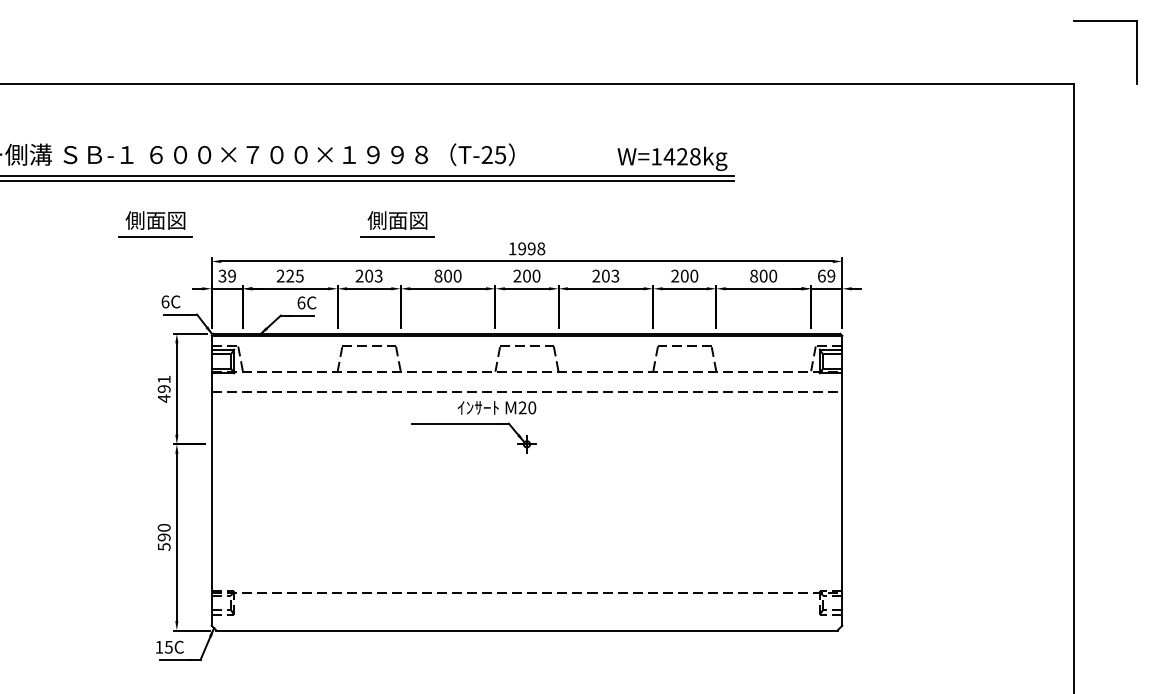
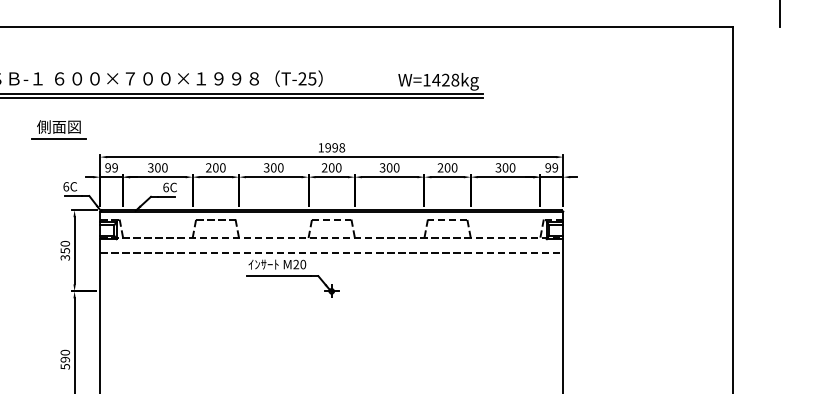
part: (397, 224) -> (236, 129), removed
text: (289, 275) -> (157, 167), 225 -> 300
text: (378, 275) -> (222, 167), 203 -> 200
text: (438, 275) -> (266, 167), 800 -> 300
text: (605, 275) -> (389, 167), 203 -> 300
text: (754, 275) -> (498, 167), 800 -> 300
text: (821, 275) -> (548, 167), 69 -> 99
text: (222, 276) -> (108, 168), 39 -> 99
text: (163, 388) -> (64, 250), 491 -> 350
text: (497, 407) -> (277, 264), moved

